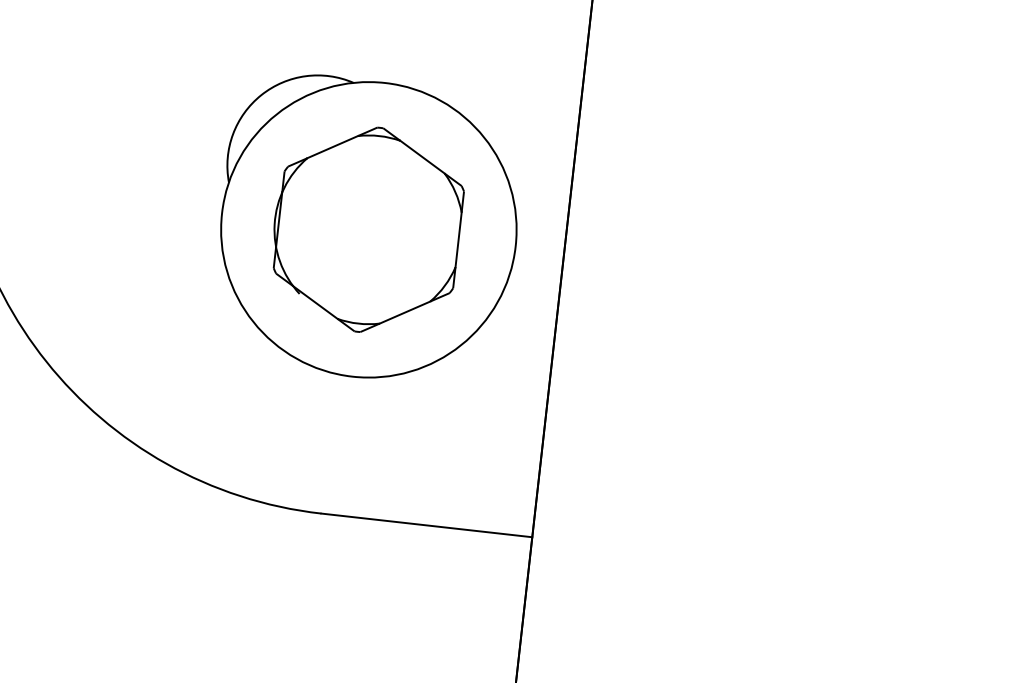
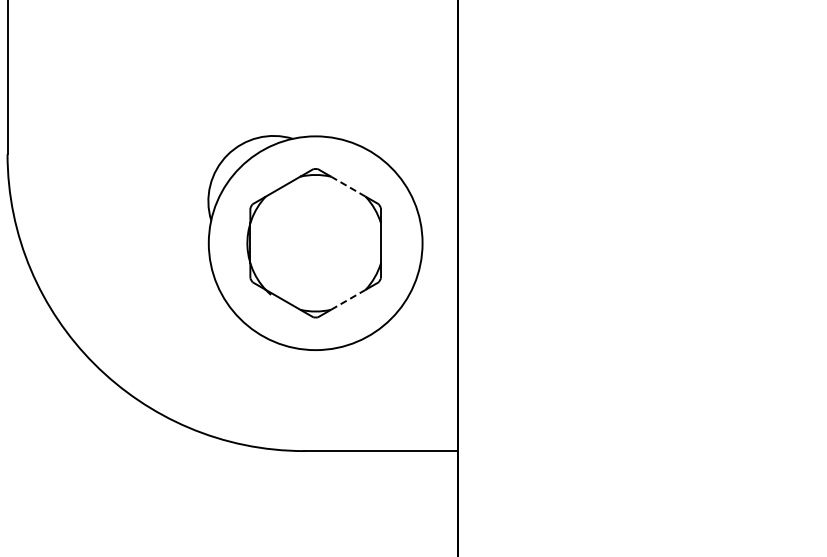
line: (422, 156) -> (348, 186), solid -> dashed
line: (405, 312) -> (348, 299), solid -> dashed

